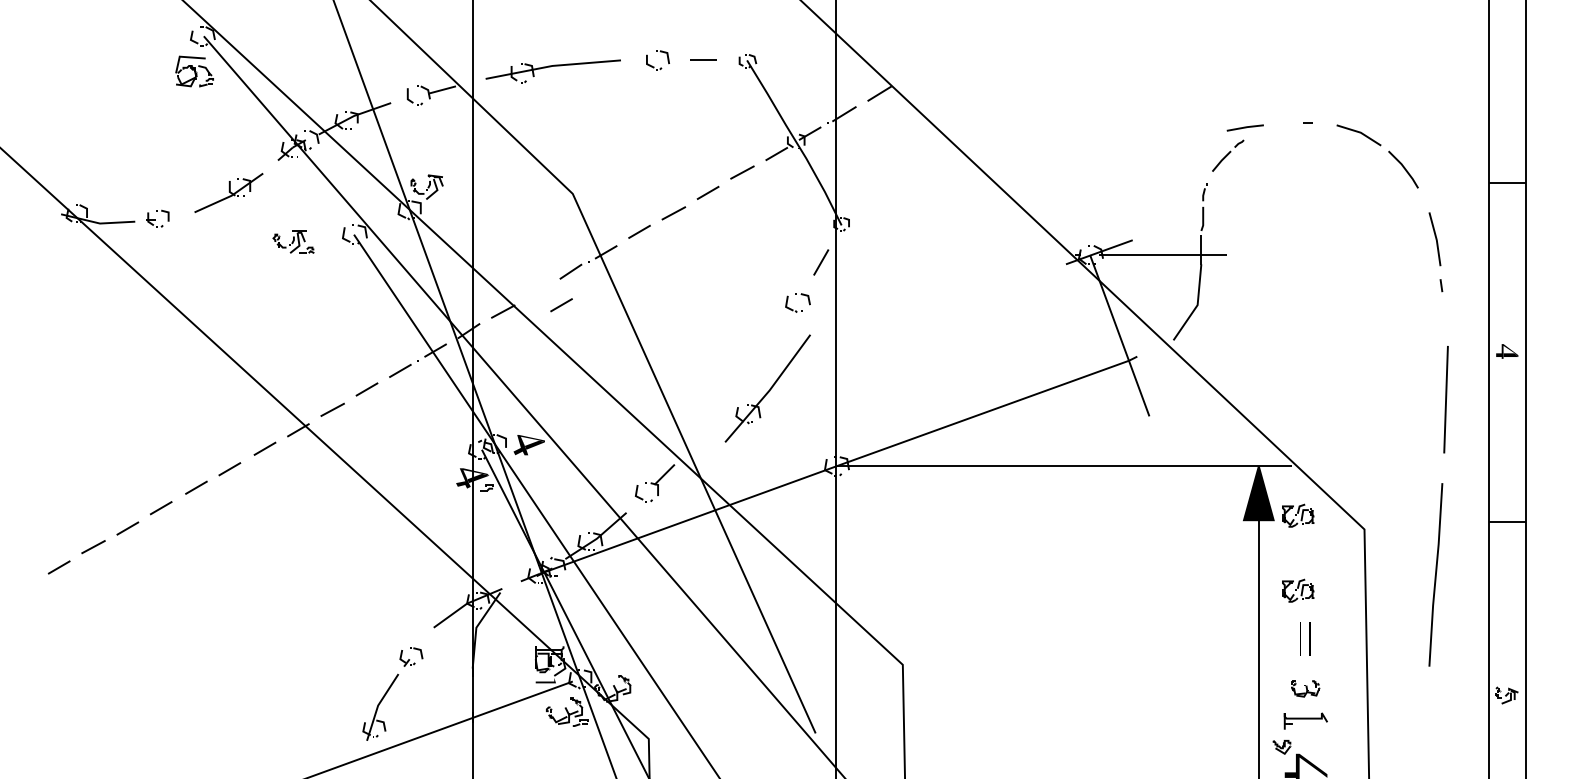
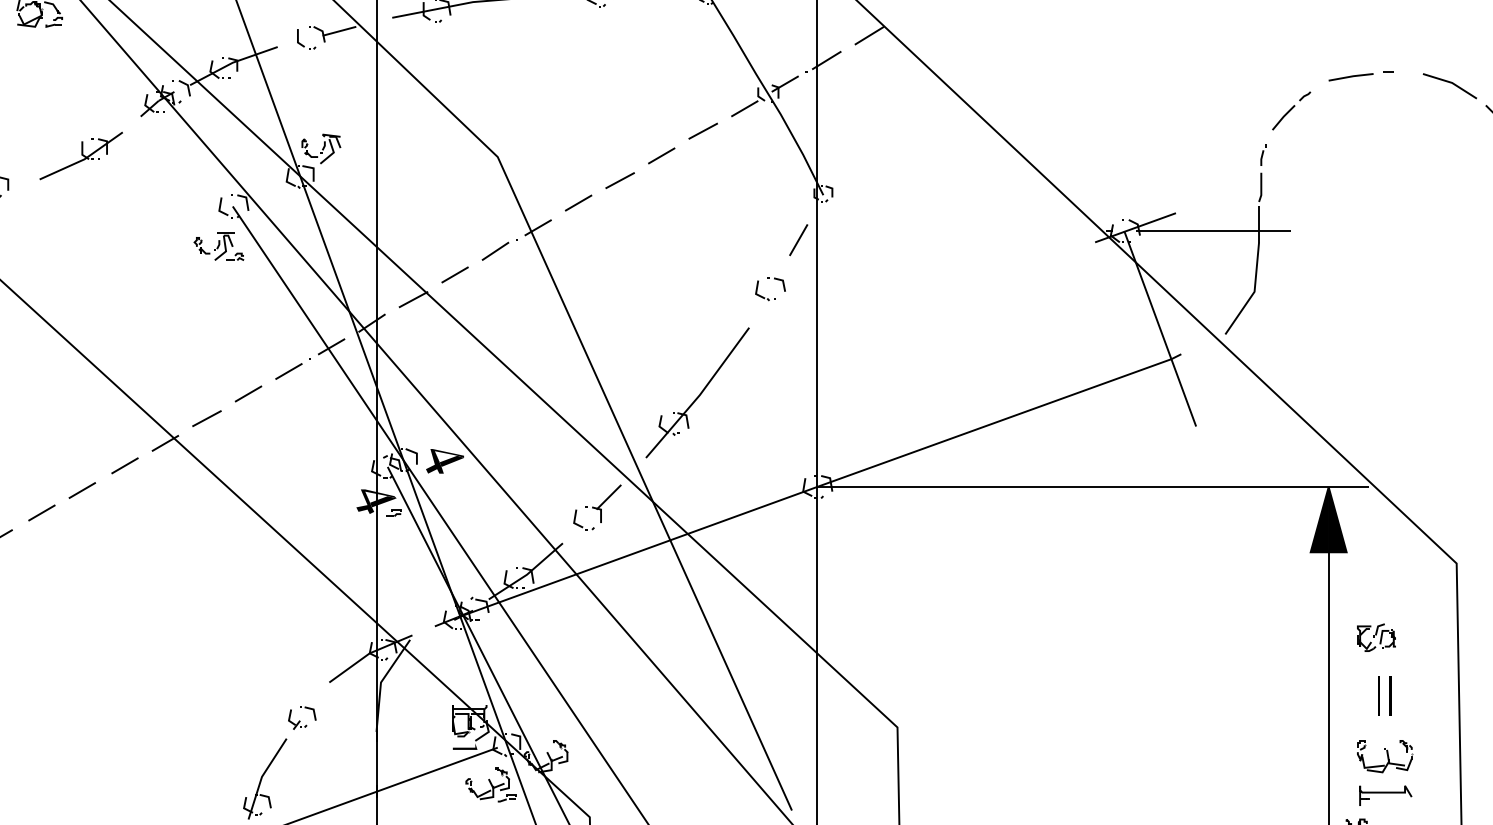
line: (1244, 127) -> (1350, 76), moved
part: (293, 241) -> (218, 246), moved
line: (561, 305) -> (455, 275), moved
part: (767, 388) -> (697, 392), moved
part: (1298, 515) -> (1376, 546), removed
part: (1305, 688) -> (1385, 756), size x1.67

